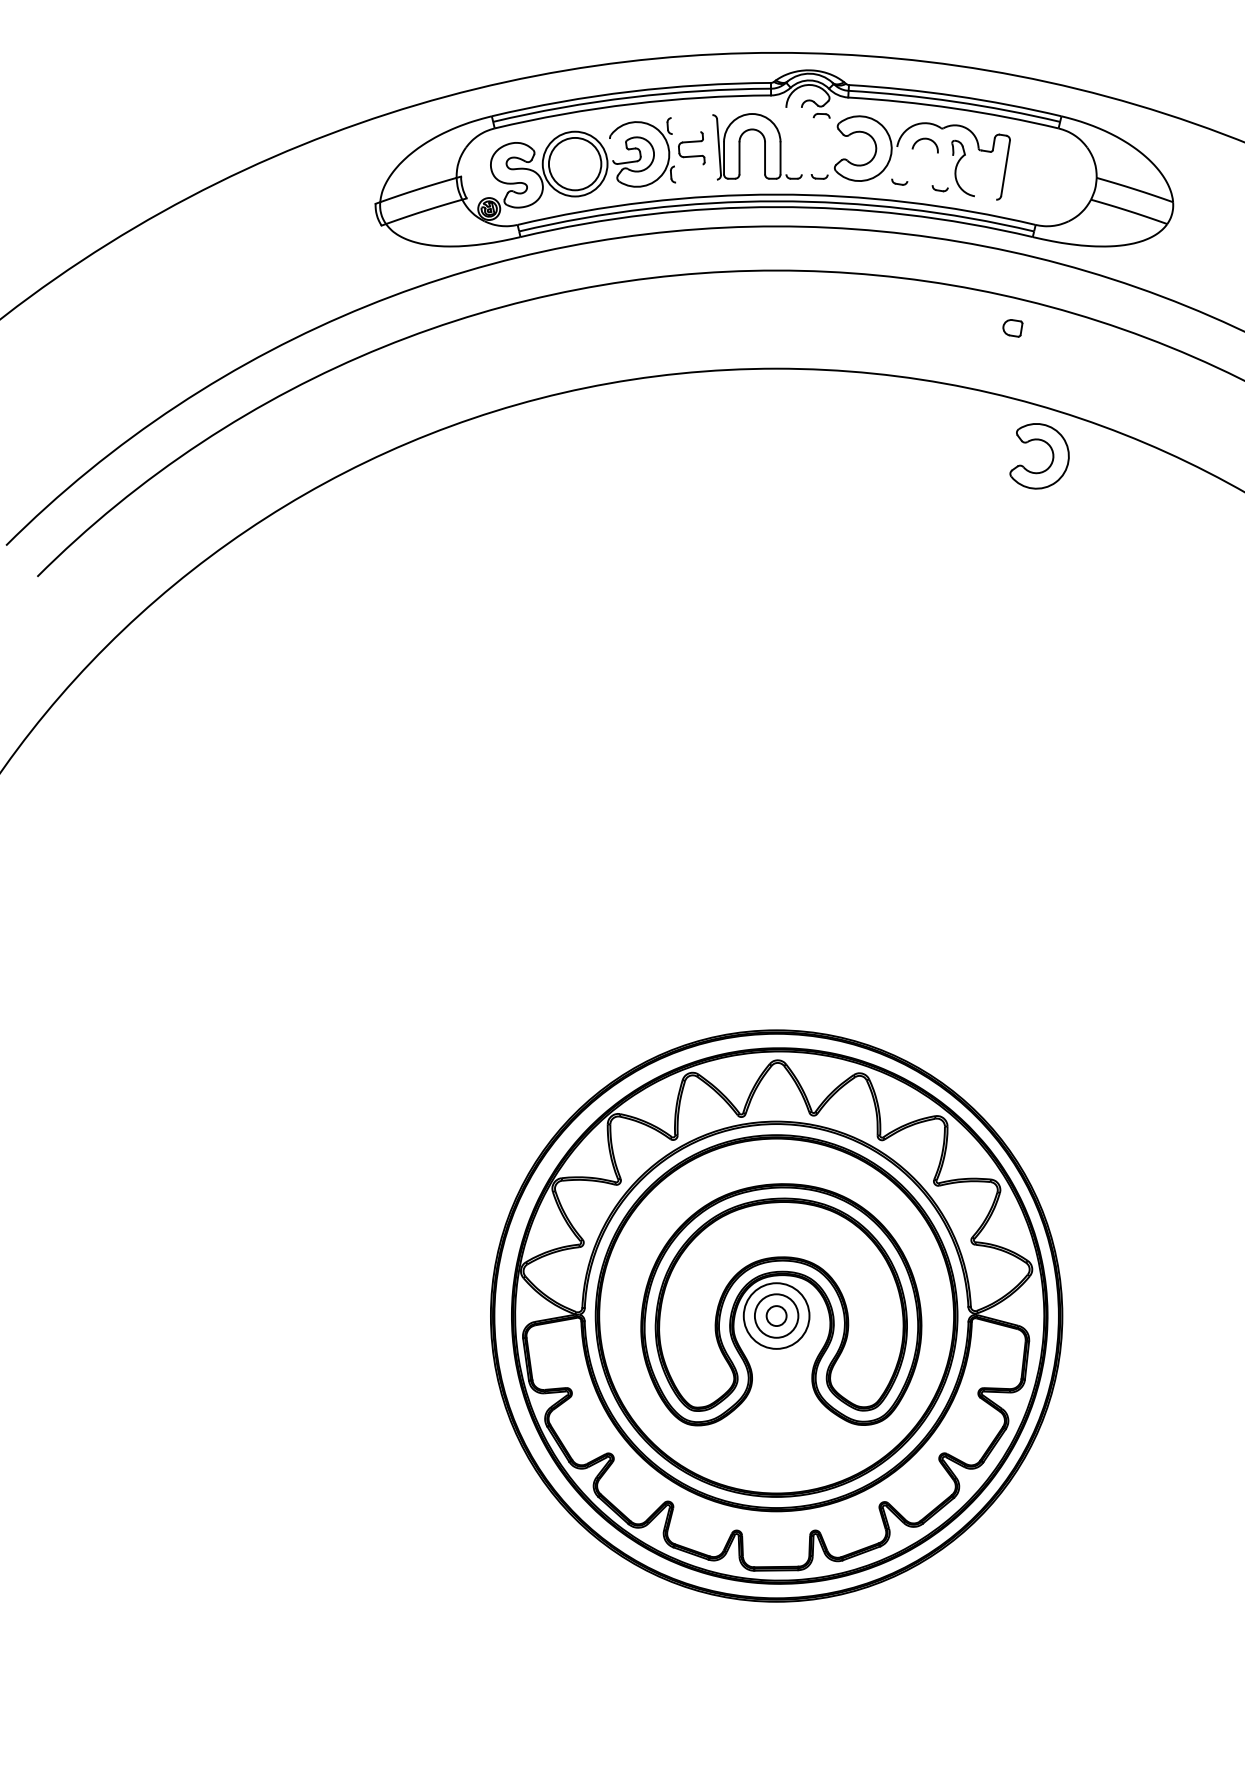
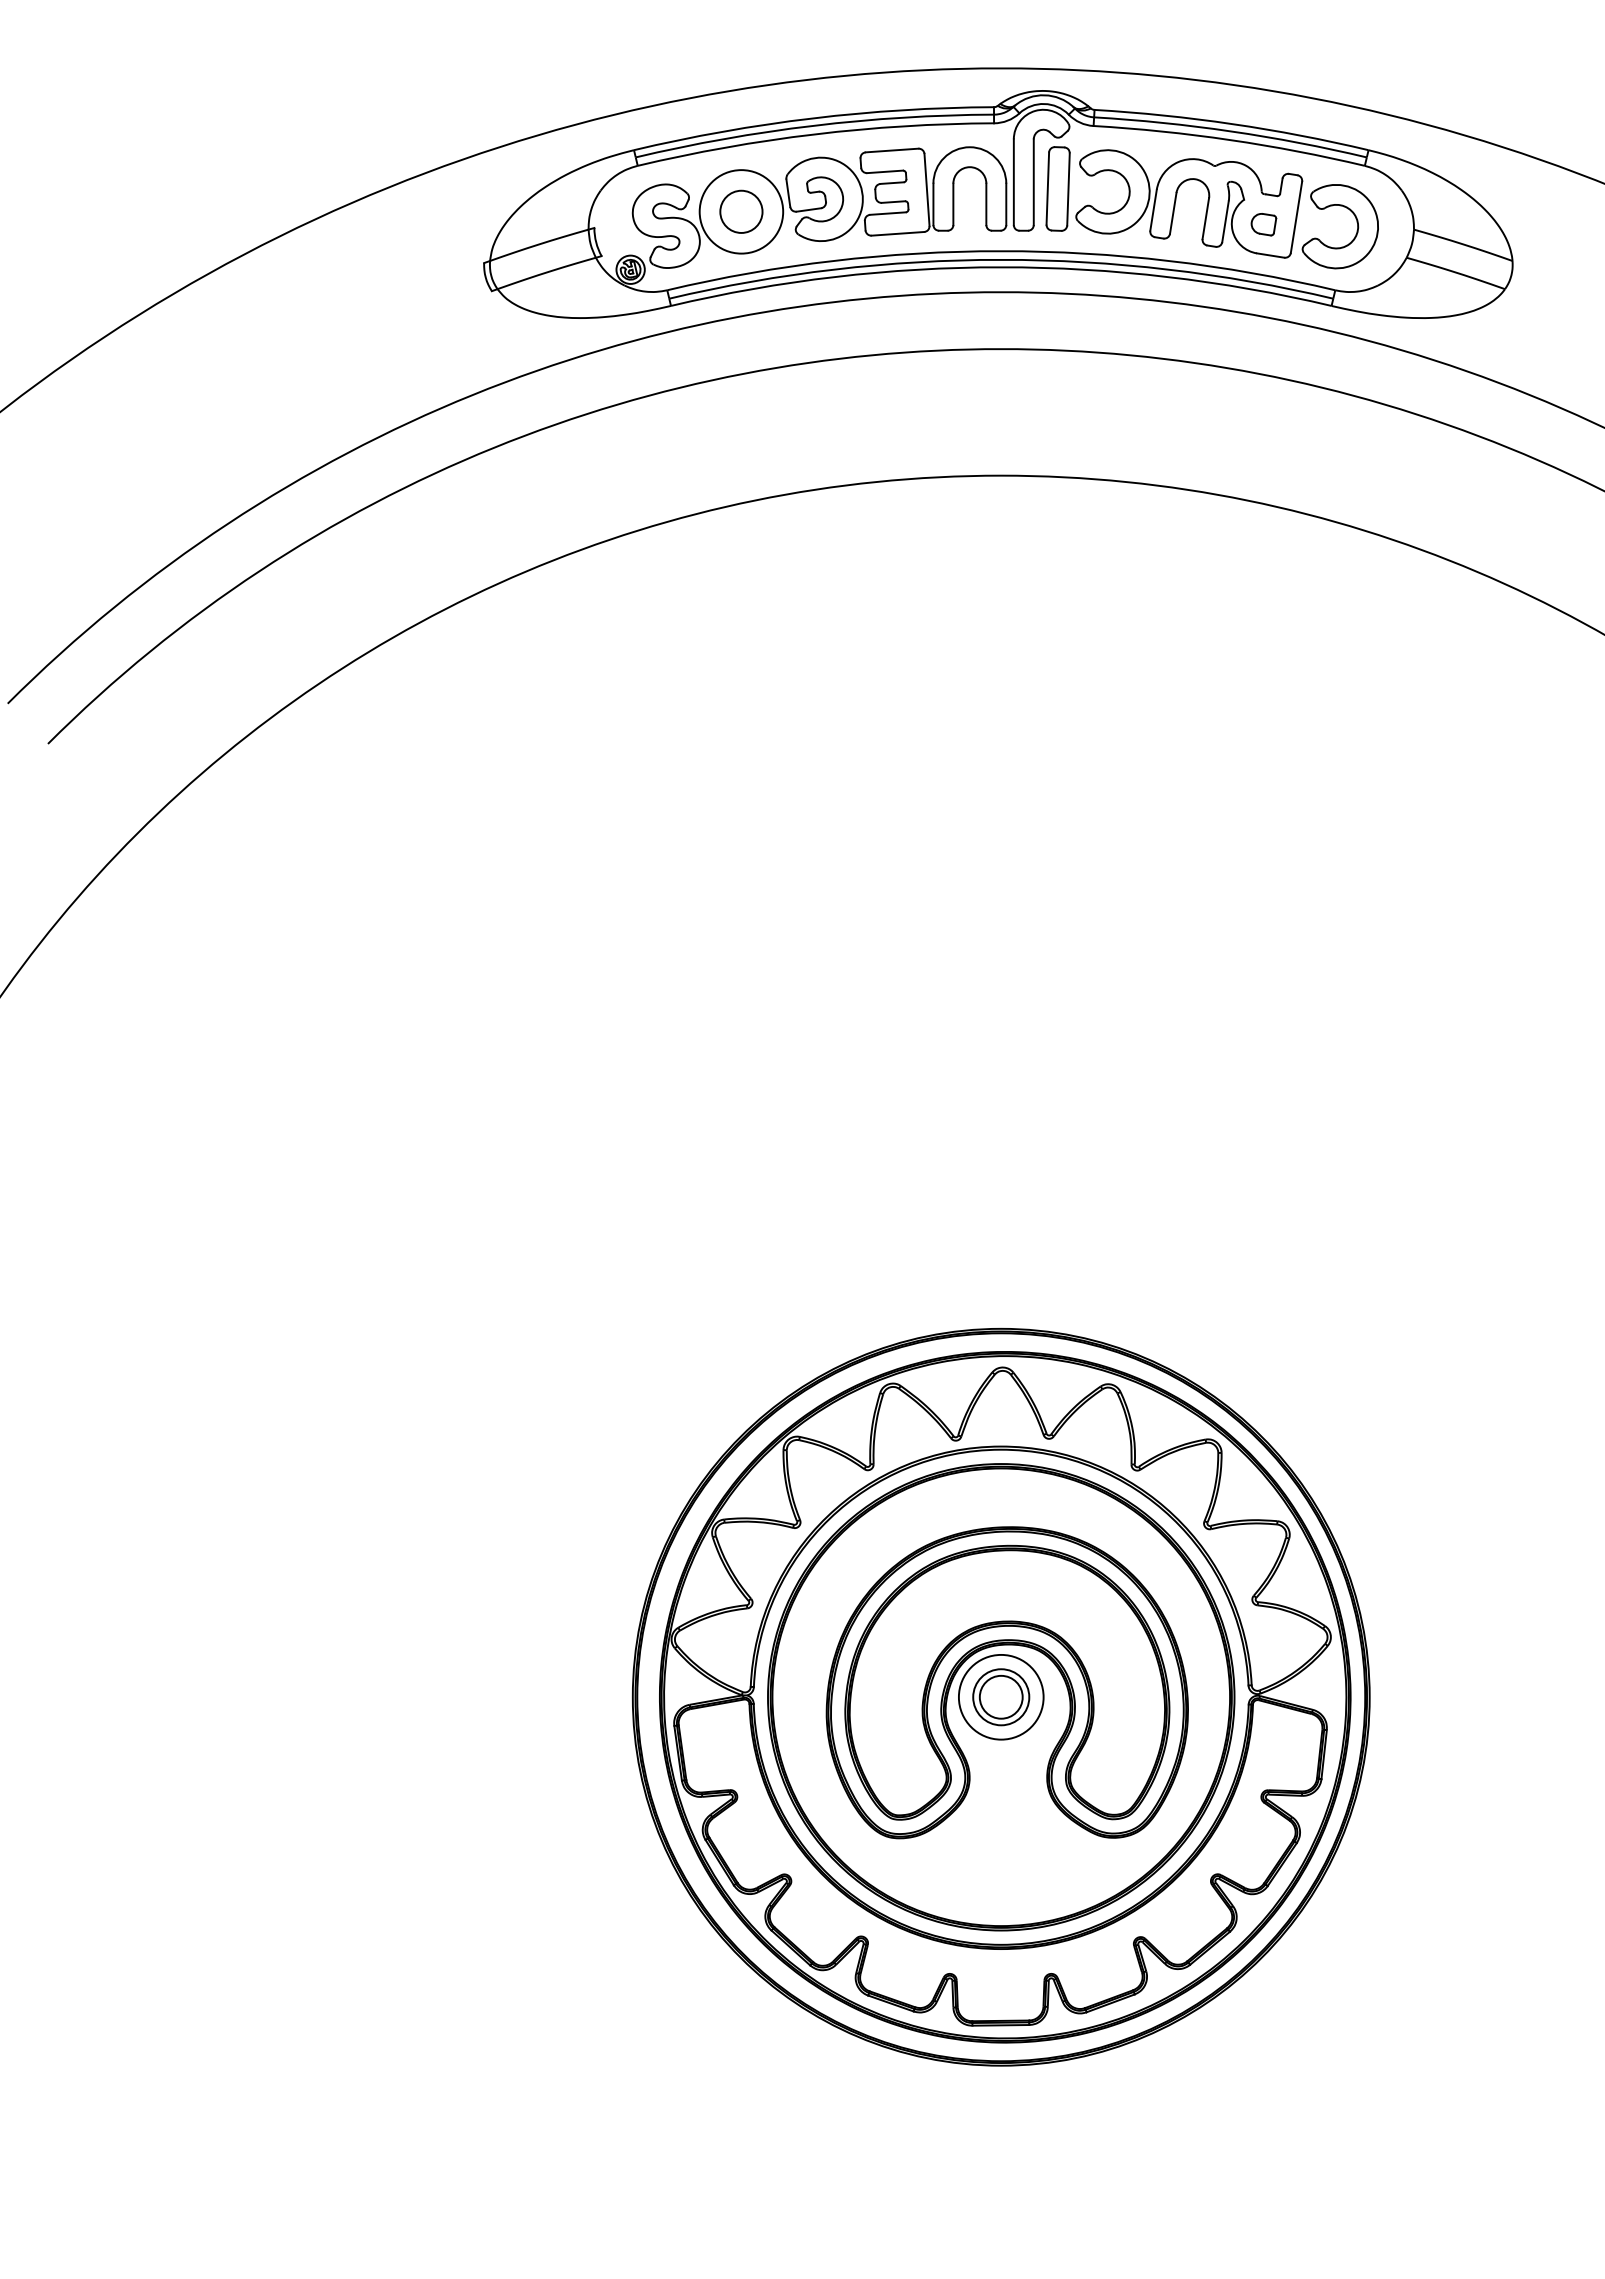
line: (691, 116) -> (891, 150), added
line: (686, 132) -> (884, 171), added
line: (786, 141) -> (1013, 182), added
line: (801, 141) -> (1033, 182), added
line: (812, 145) -> (1047, 188), added
line: (828, 146) -> (1068, 189), added
line: (611, 149) -> (788, 192), added
line: (894, 162) -> (1153, 209), added
circle: (575, 163) -> (741, 211), size x0.62
line: (910, 164) -> (1173, 212), added
line: (688, 165) -> (887, 213), added
line: (935, 169) -> (1205, 218), added
line: (950, 171) -> (1225, 221), added
line: (696, 180) -> (897, 233), added
line: (985, 197) -> (1270, 255), added
part: (1012, 328) -> (1263, 224), moved
part: (1052, 453) -> (1356, 222), moved
circle: (776, 1315) -> (1000, 1696), size x1.67

